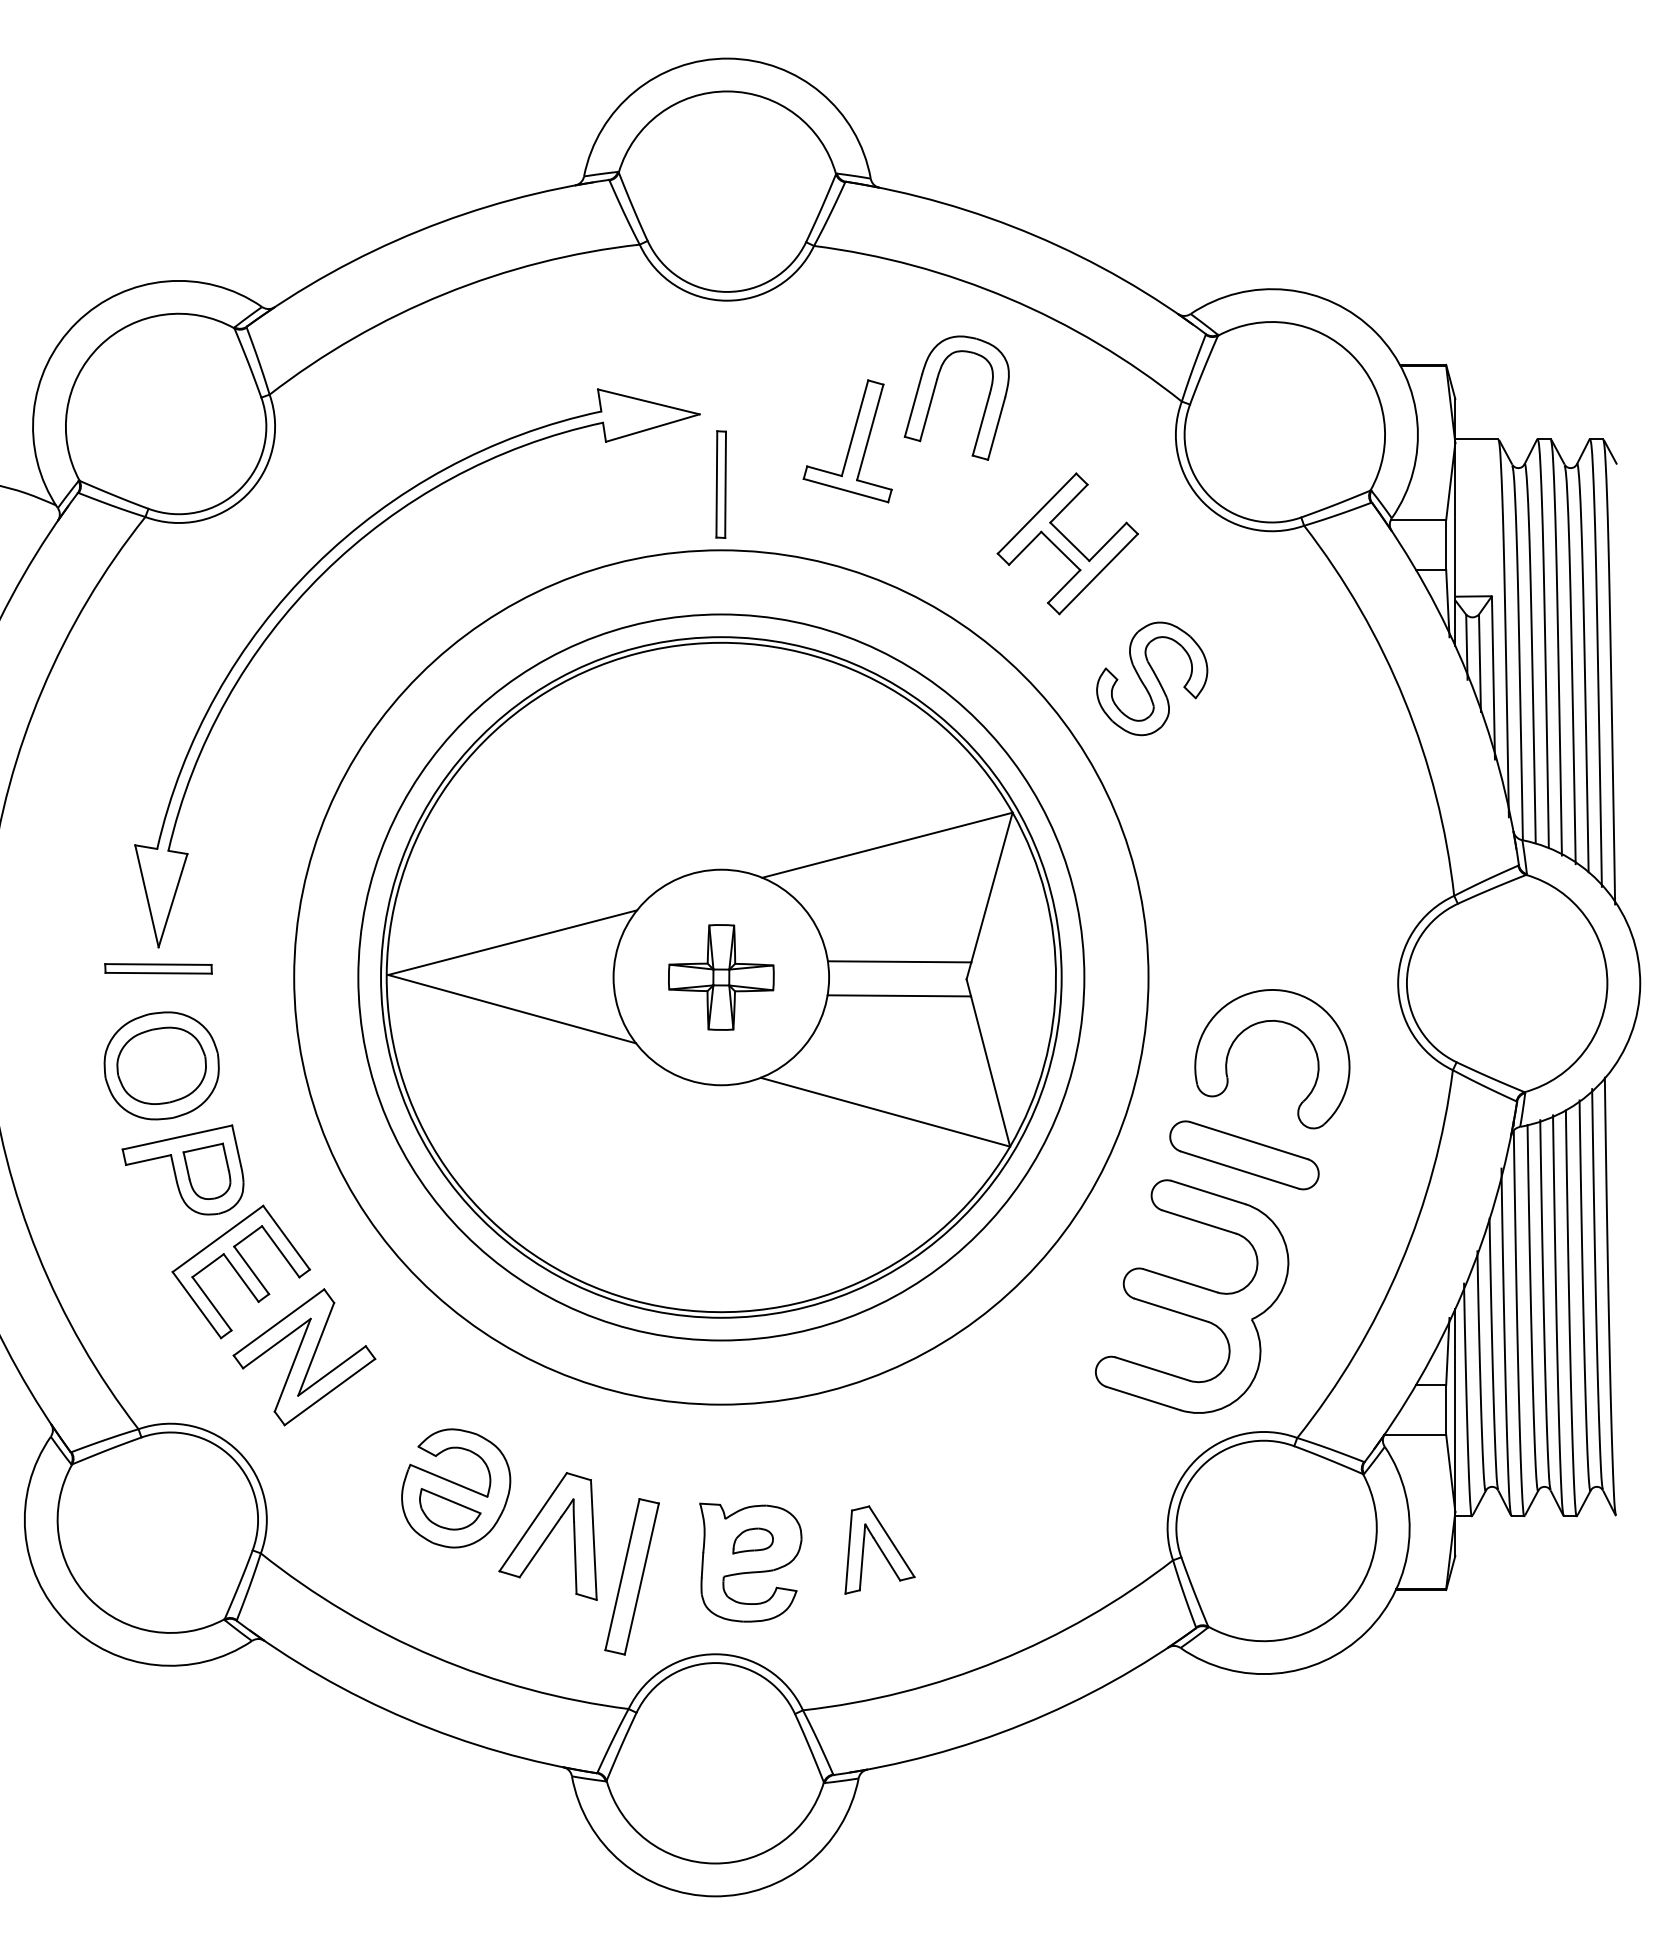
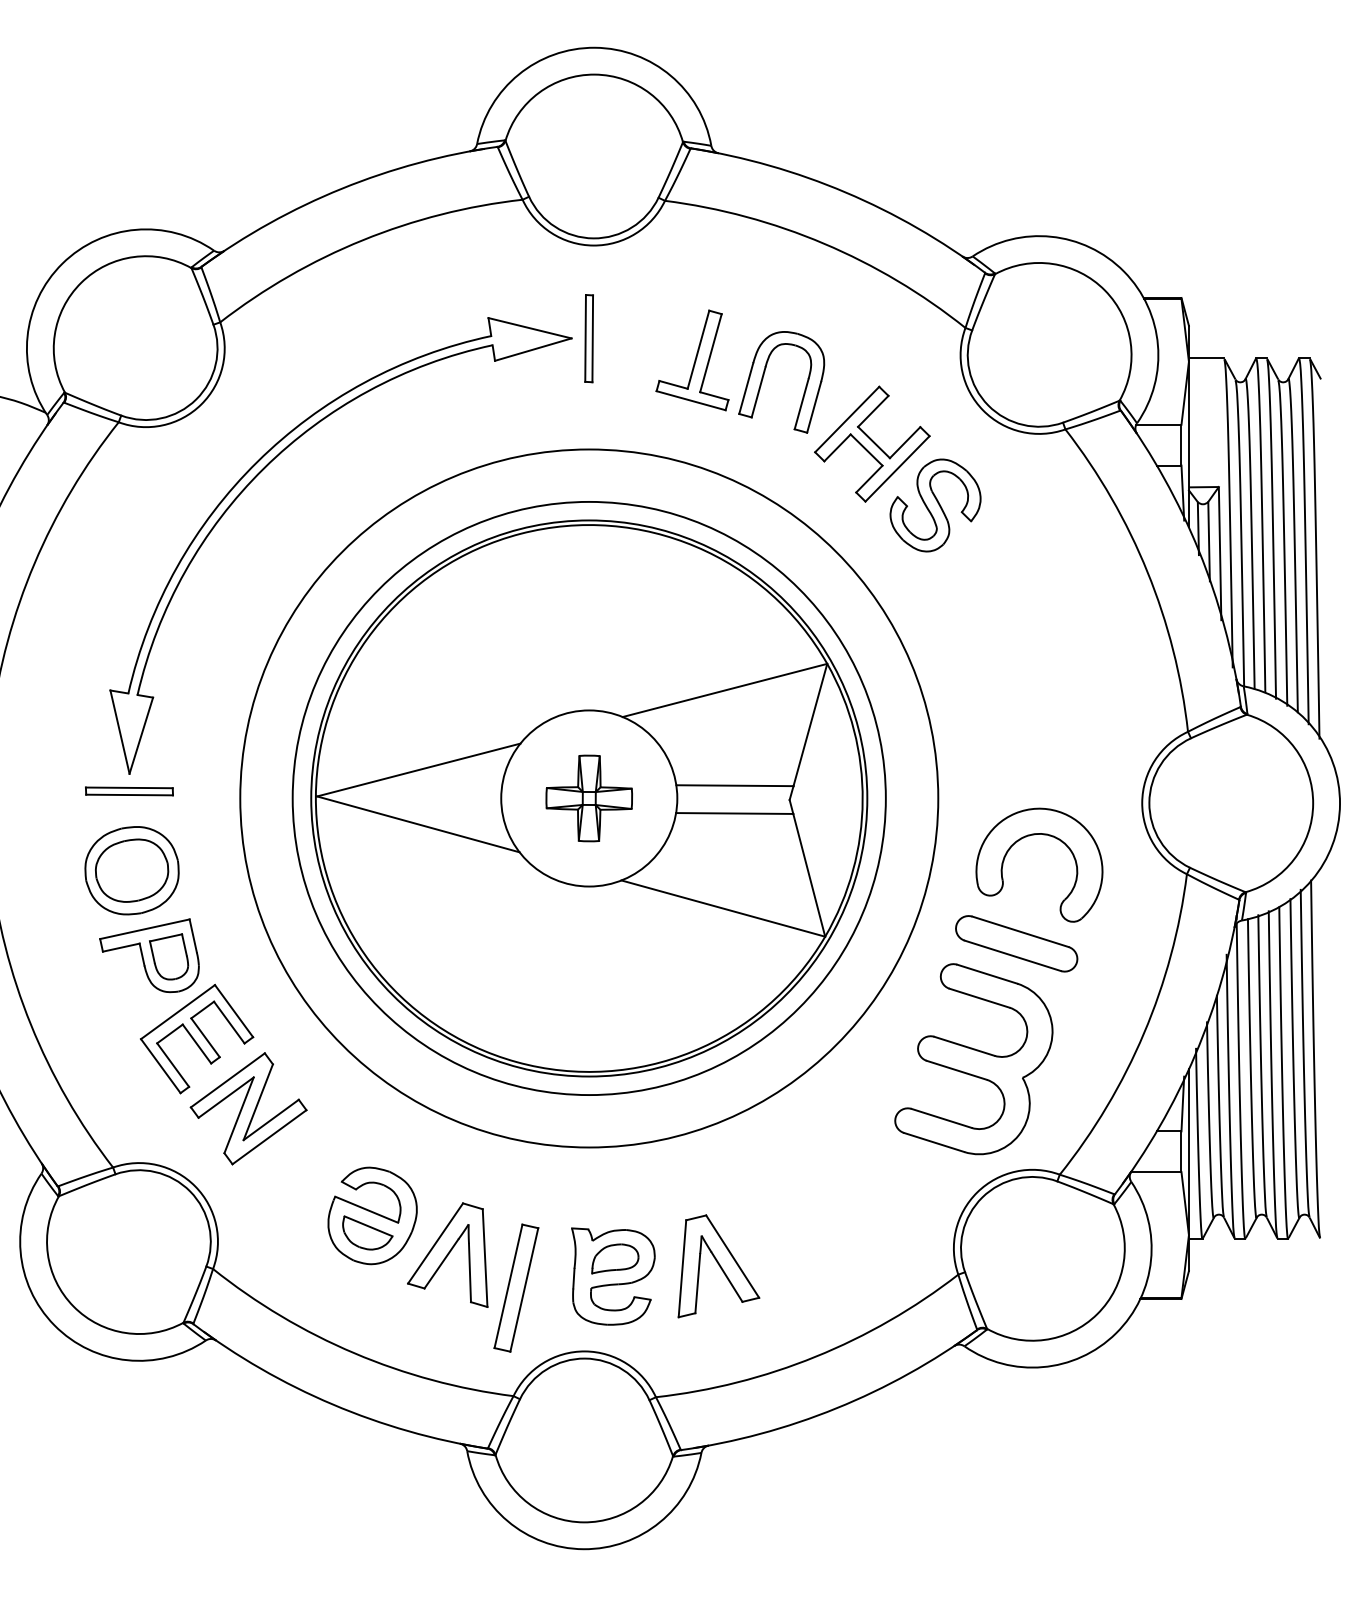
part: (934, 393) -> (763, 378), moved
part: (720, 484) -> (588, 338), moved
part: (1152, 678) -> (935, 505), moved
part: (752, 1540) -> (614, 1258), size x1.43
part: (879, 1549) -> (718, 1265), size x1.43

